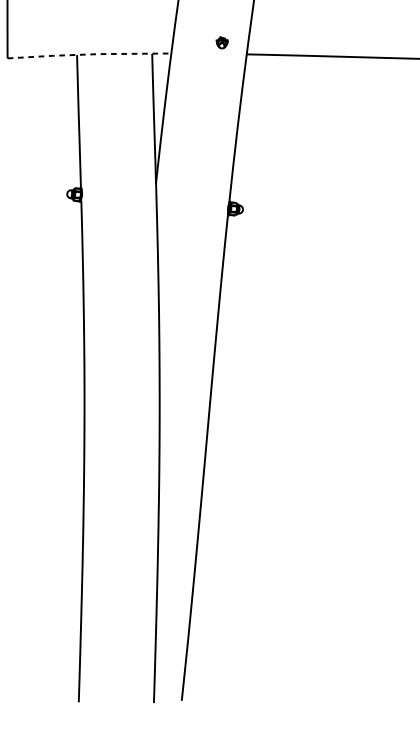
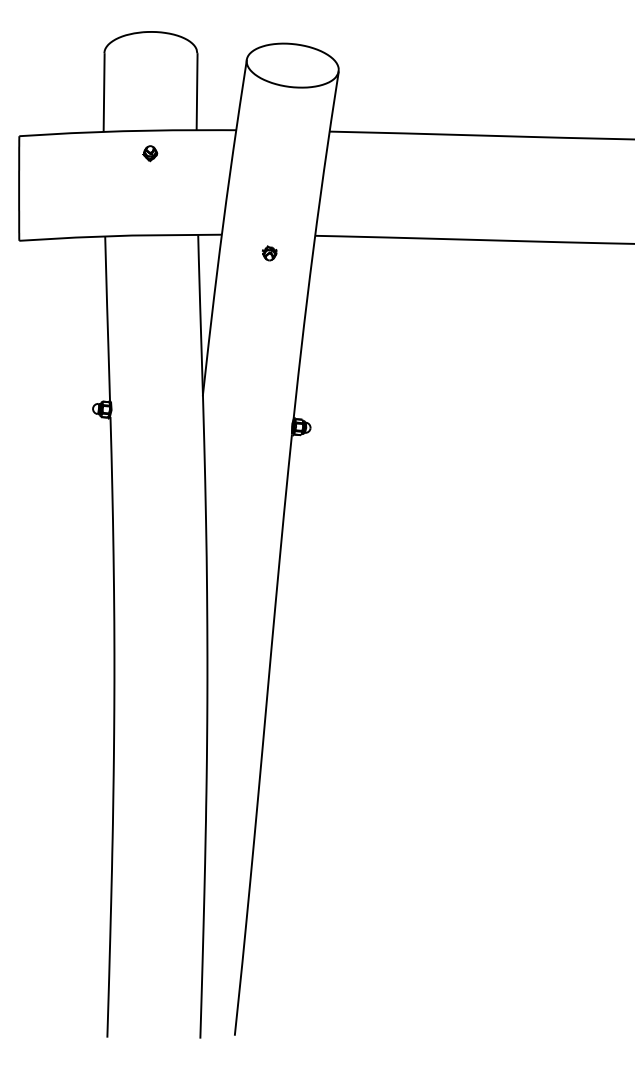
part: (221, 42) -> (269, 253), moved
line: (89, 54) -> (120, 235), dashed -> solid

